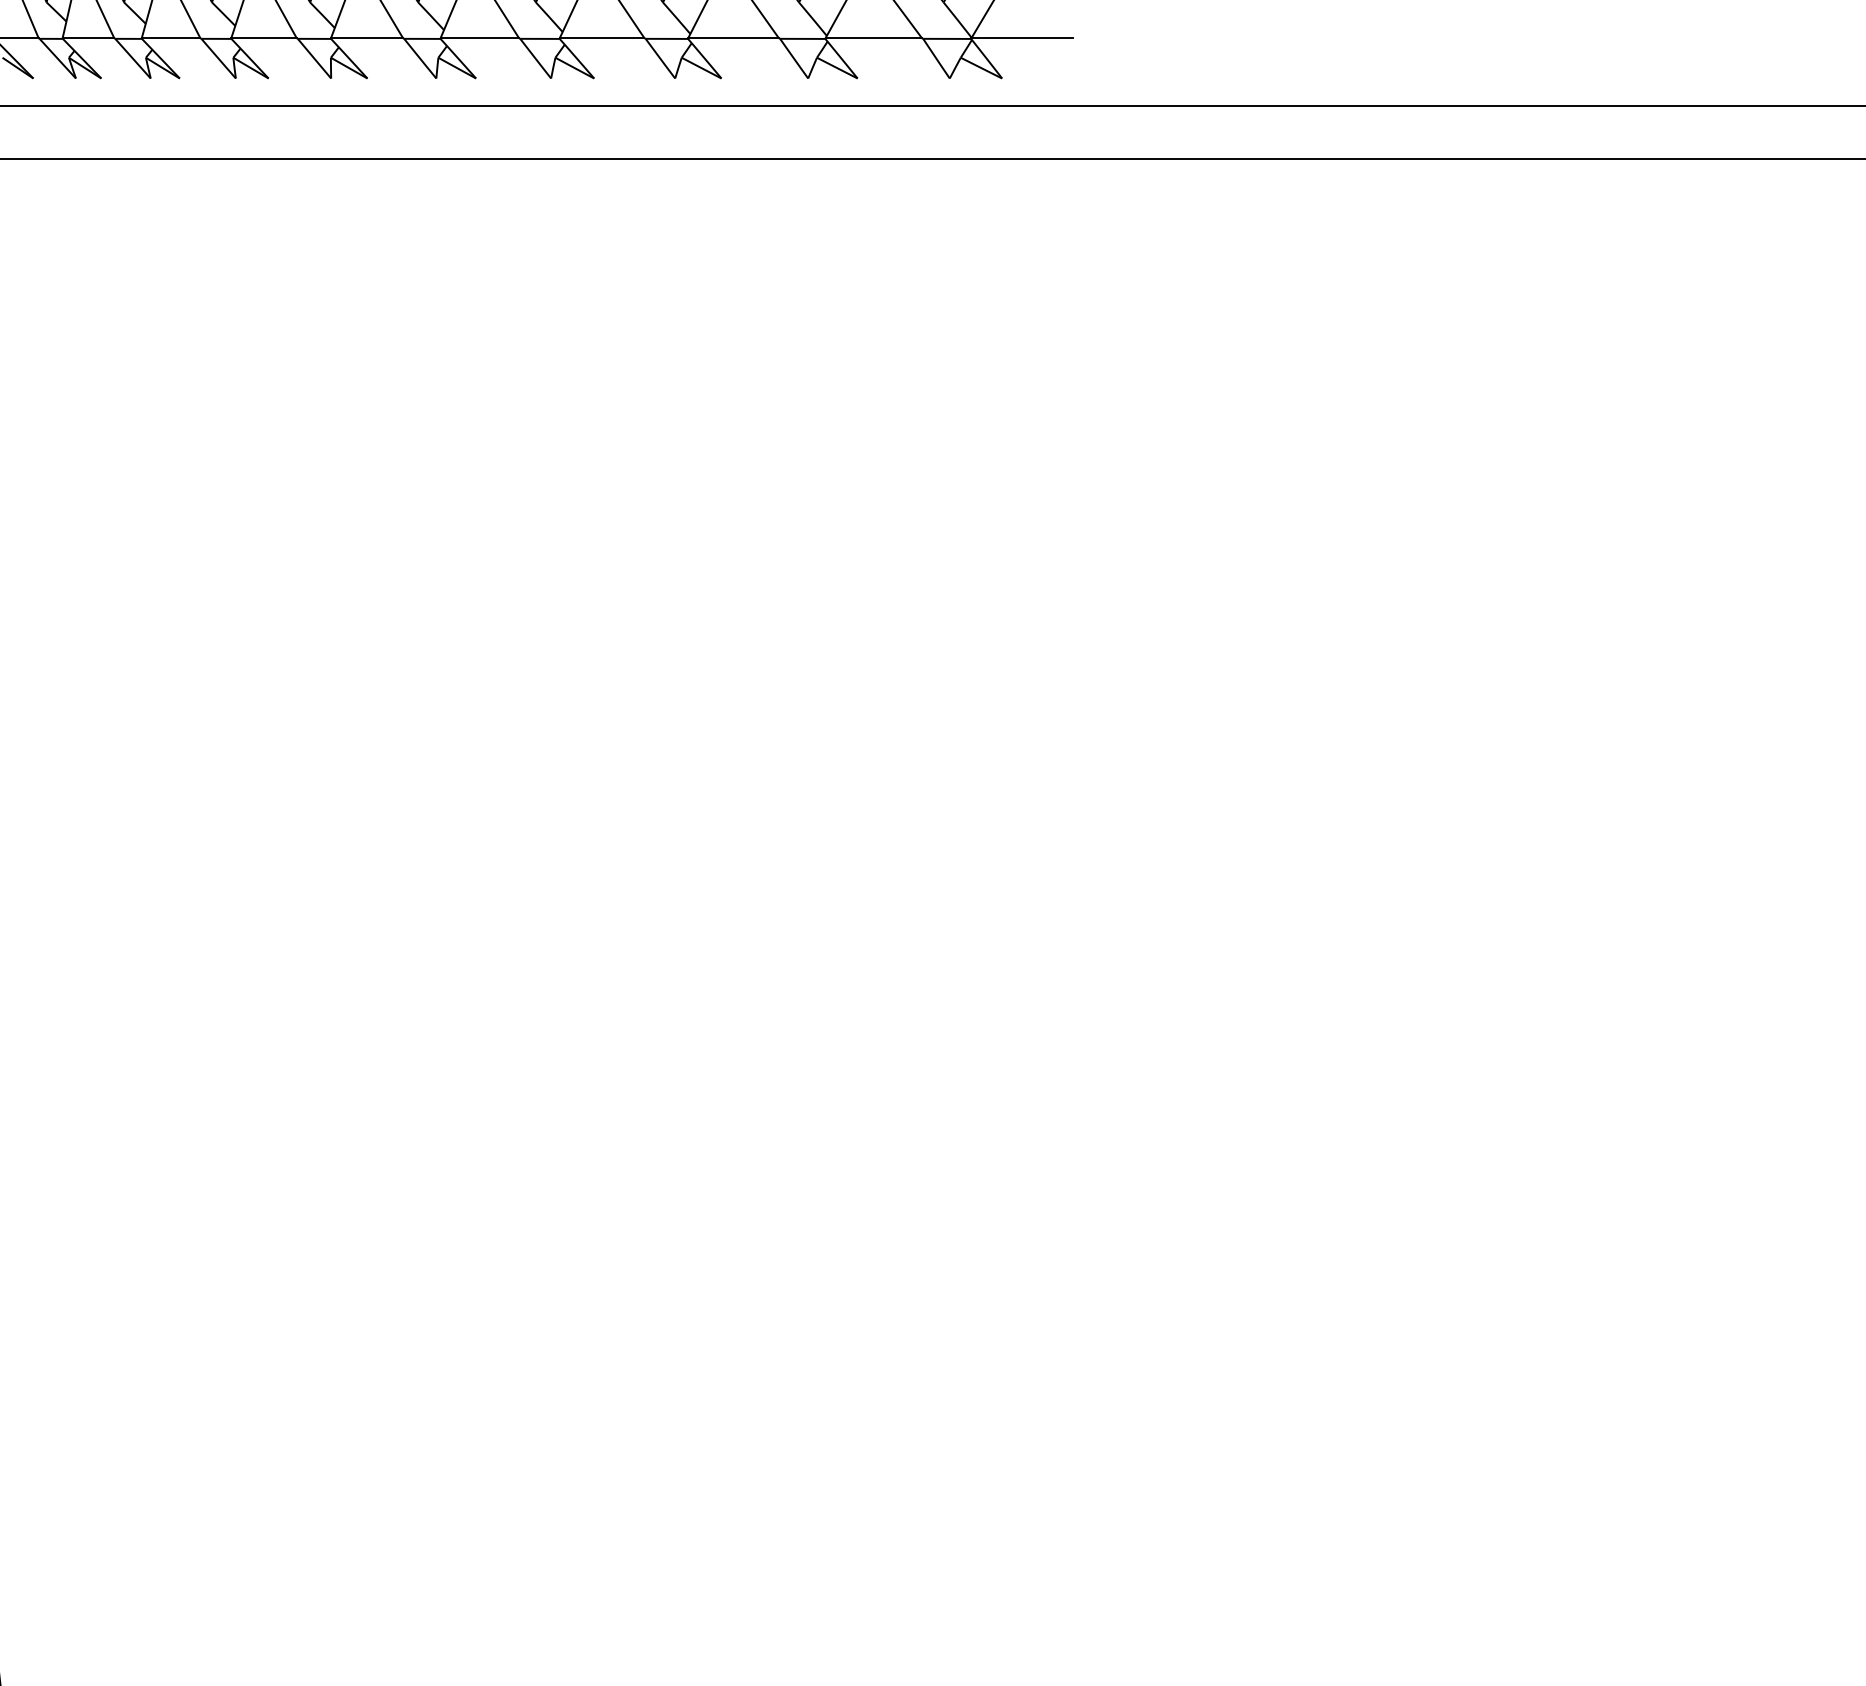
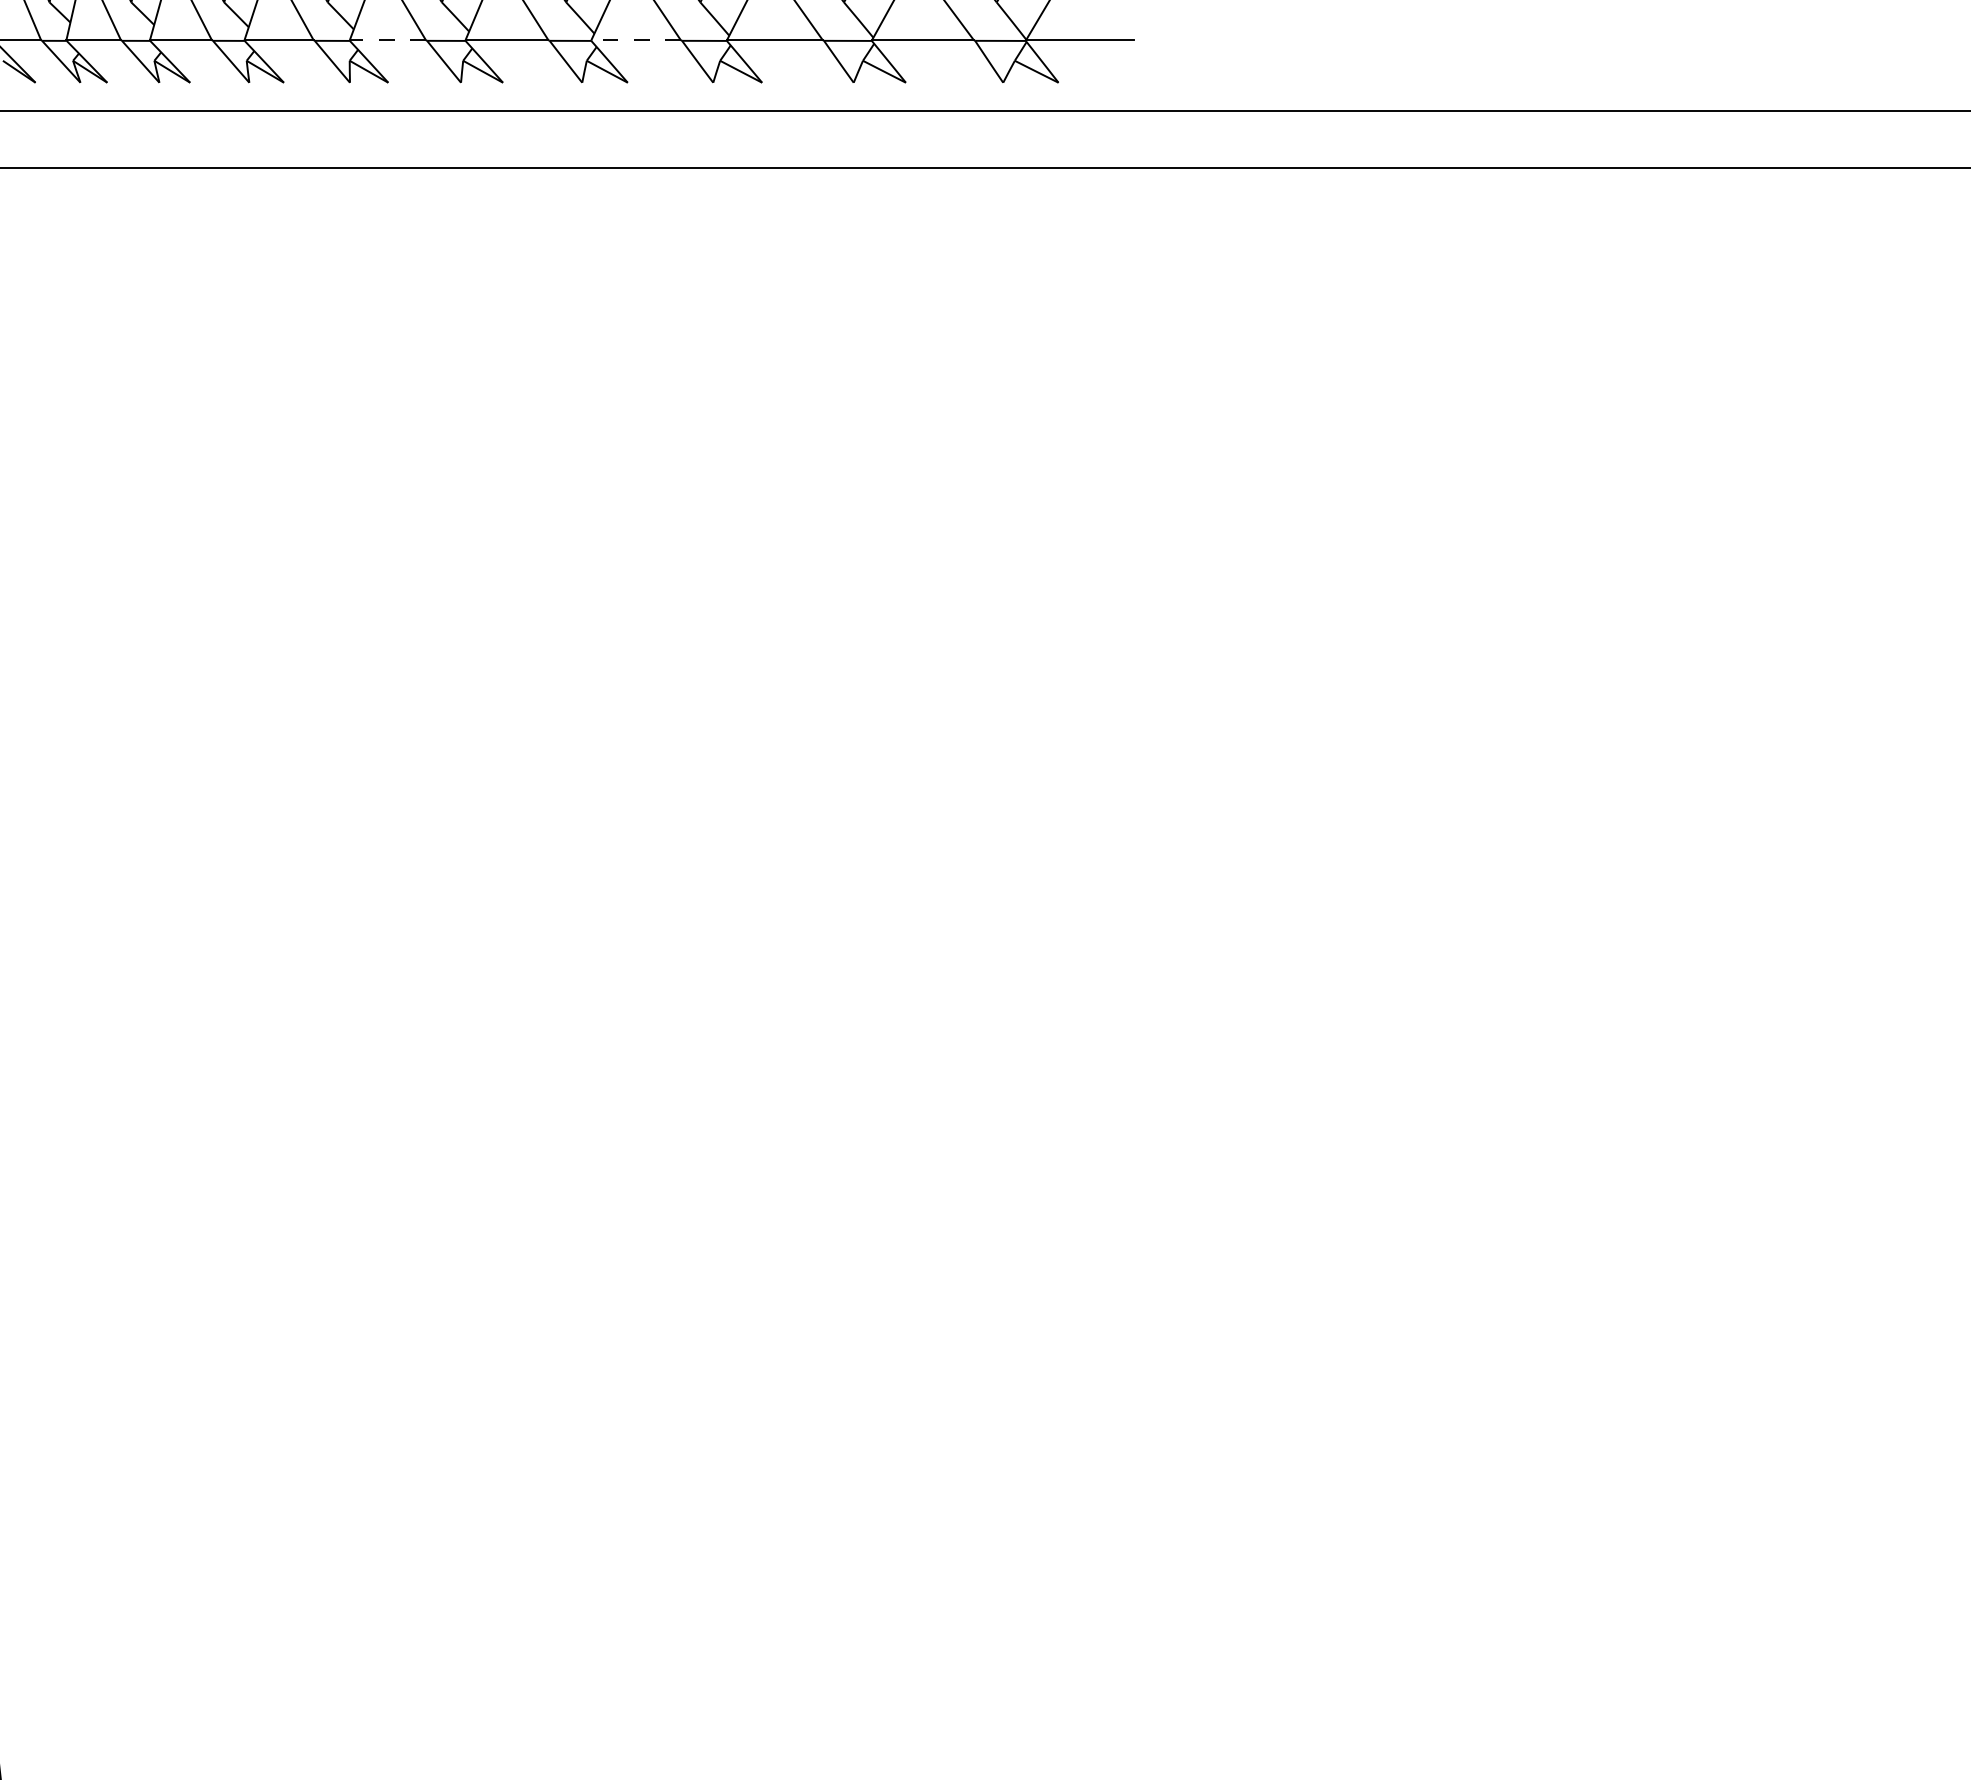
line: (366, 38) -> (387, 40), solid -> dashed
line: (602, 38) -> (636, 40), solid -> dashed

